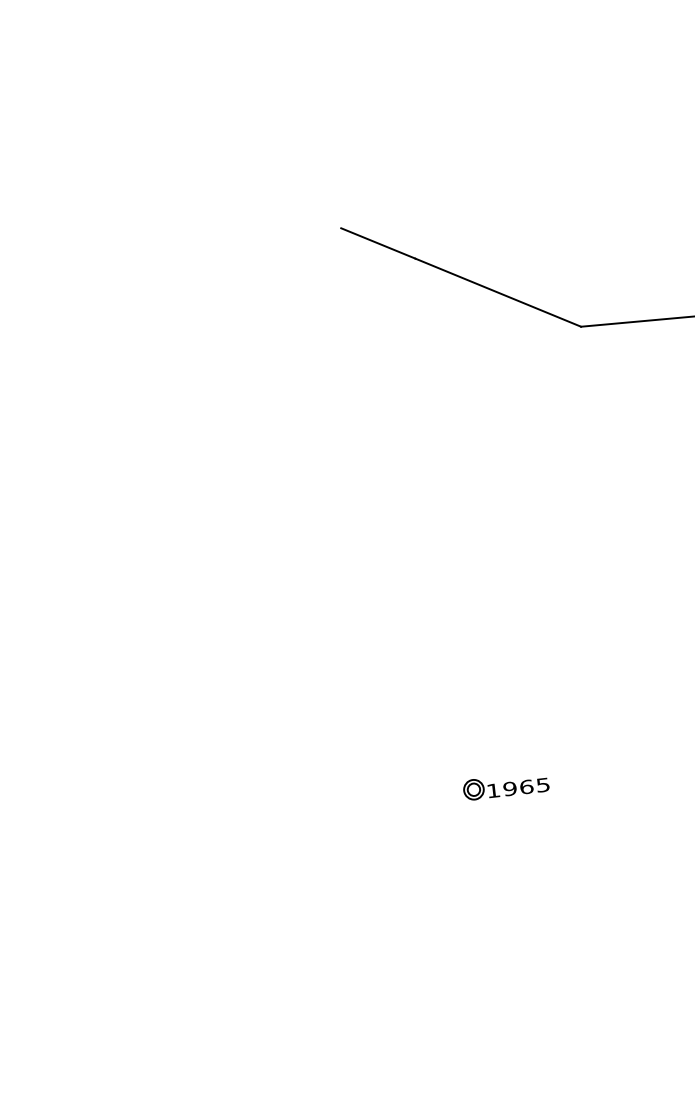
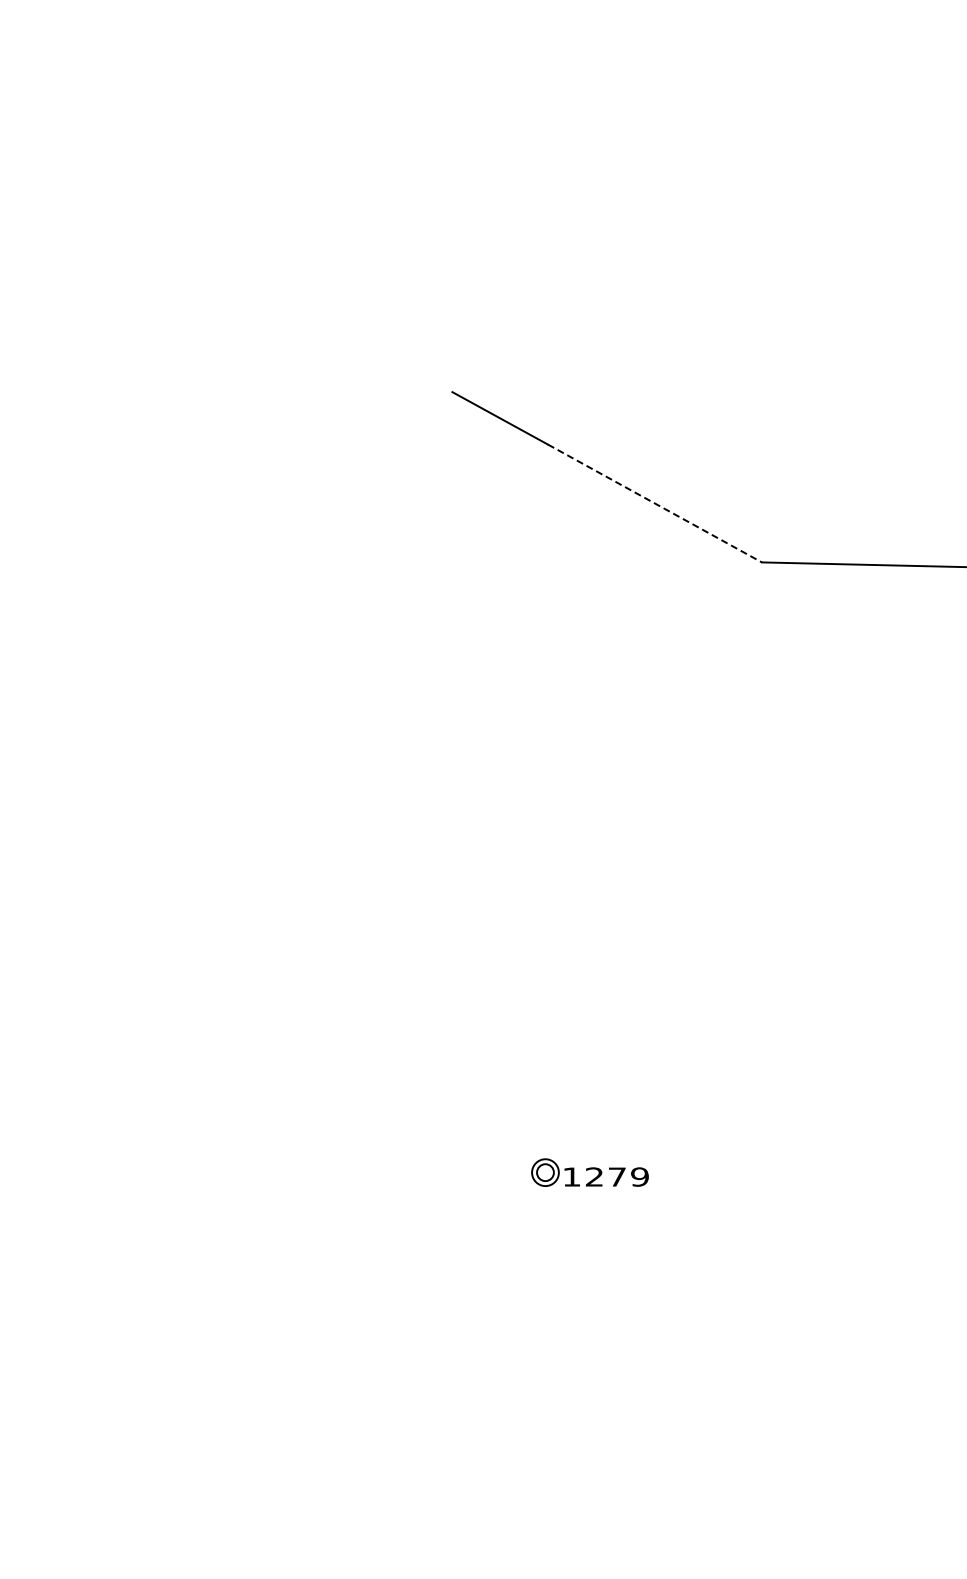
line: (498, 292) -> (655, 503), solid -> dashed
text: (526, 786) -> (616, 1176), 1965 -> 1279

